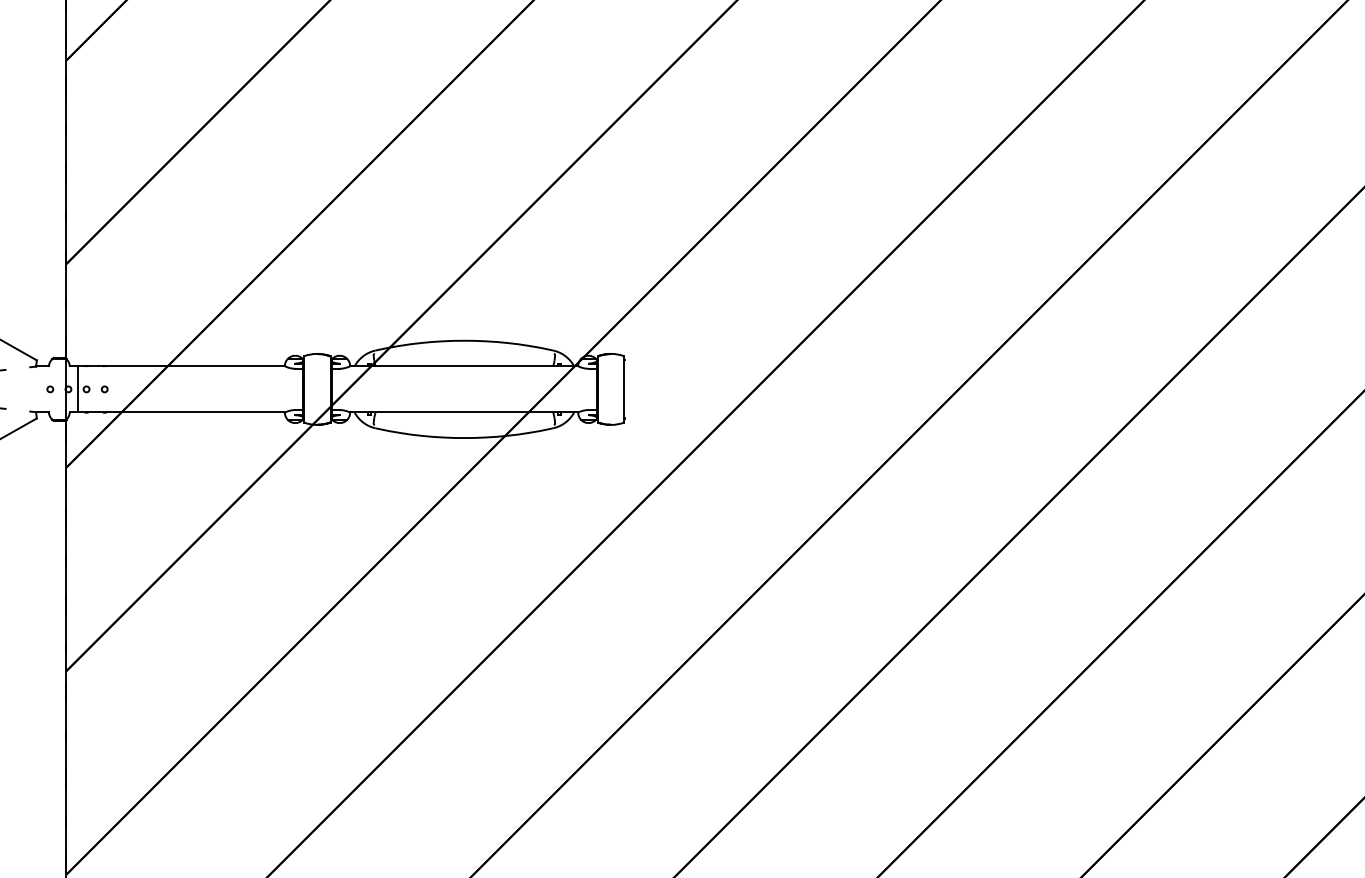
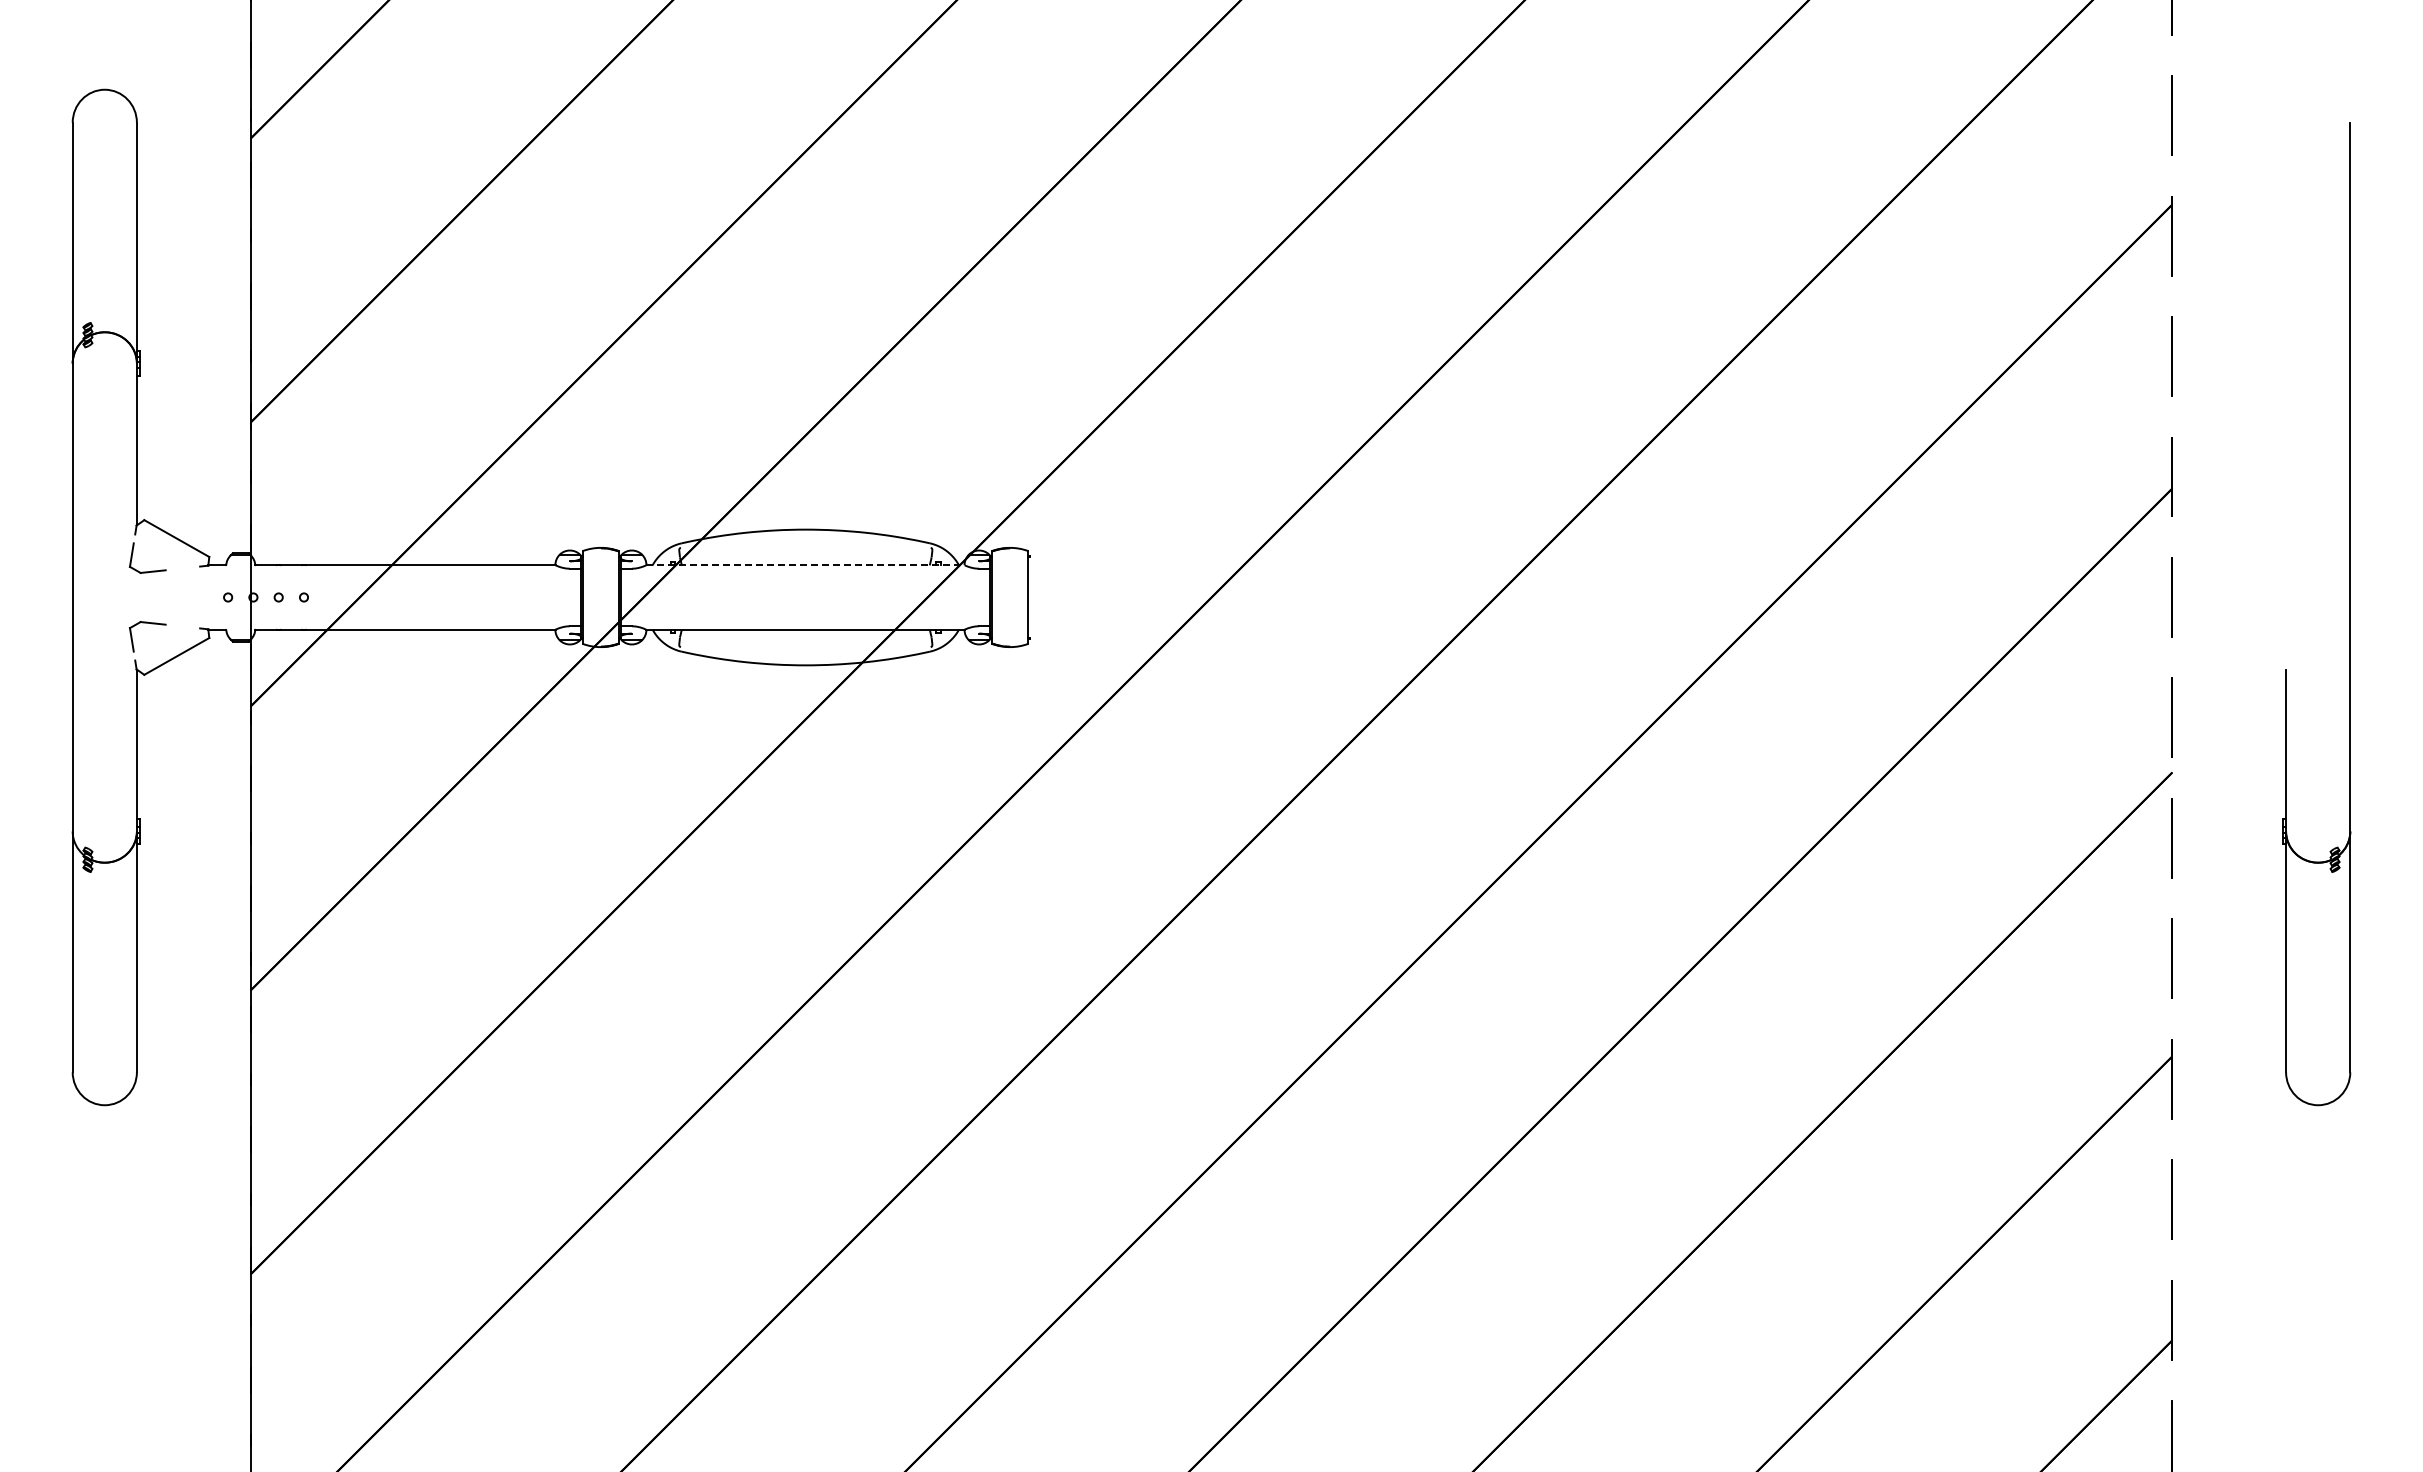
line: (464, 366) -> (806, 565), solid -> dashed
line: (77, 389) -> (266, 597), removed

